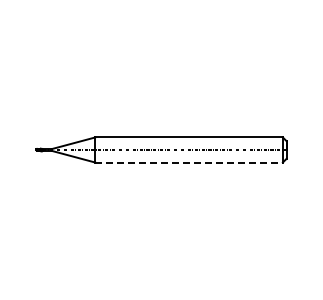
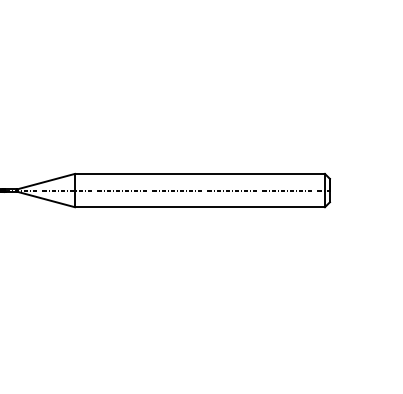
line: (189, 162) -> (200, 207), dashed -> solid

